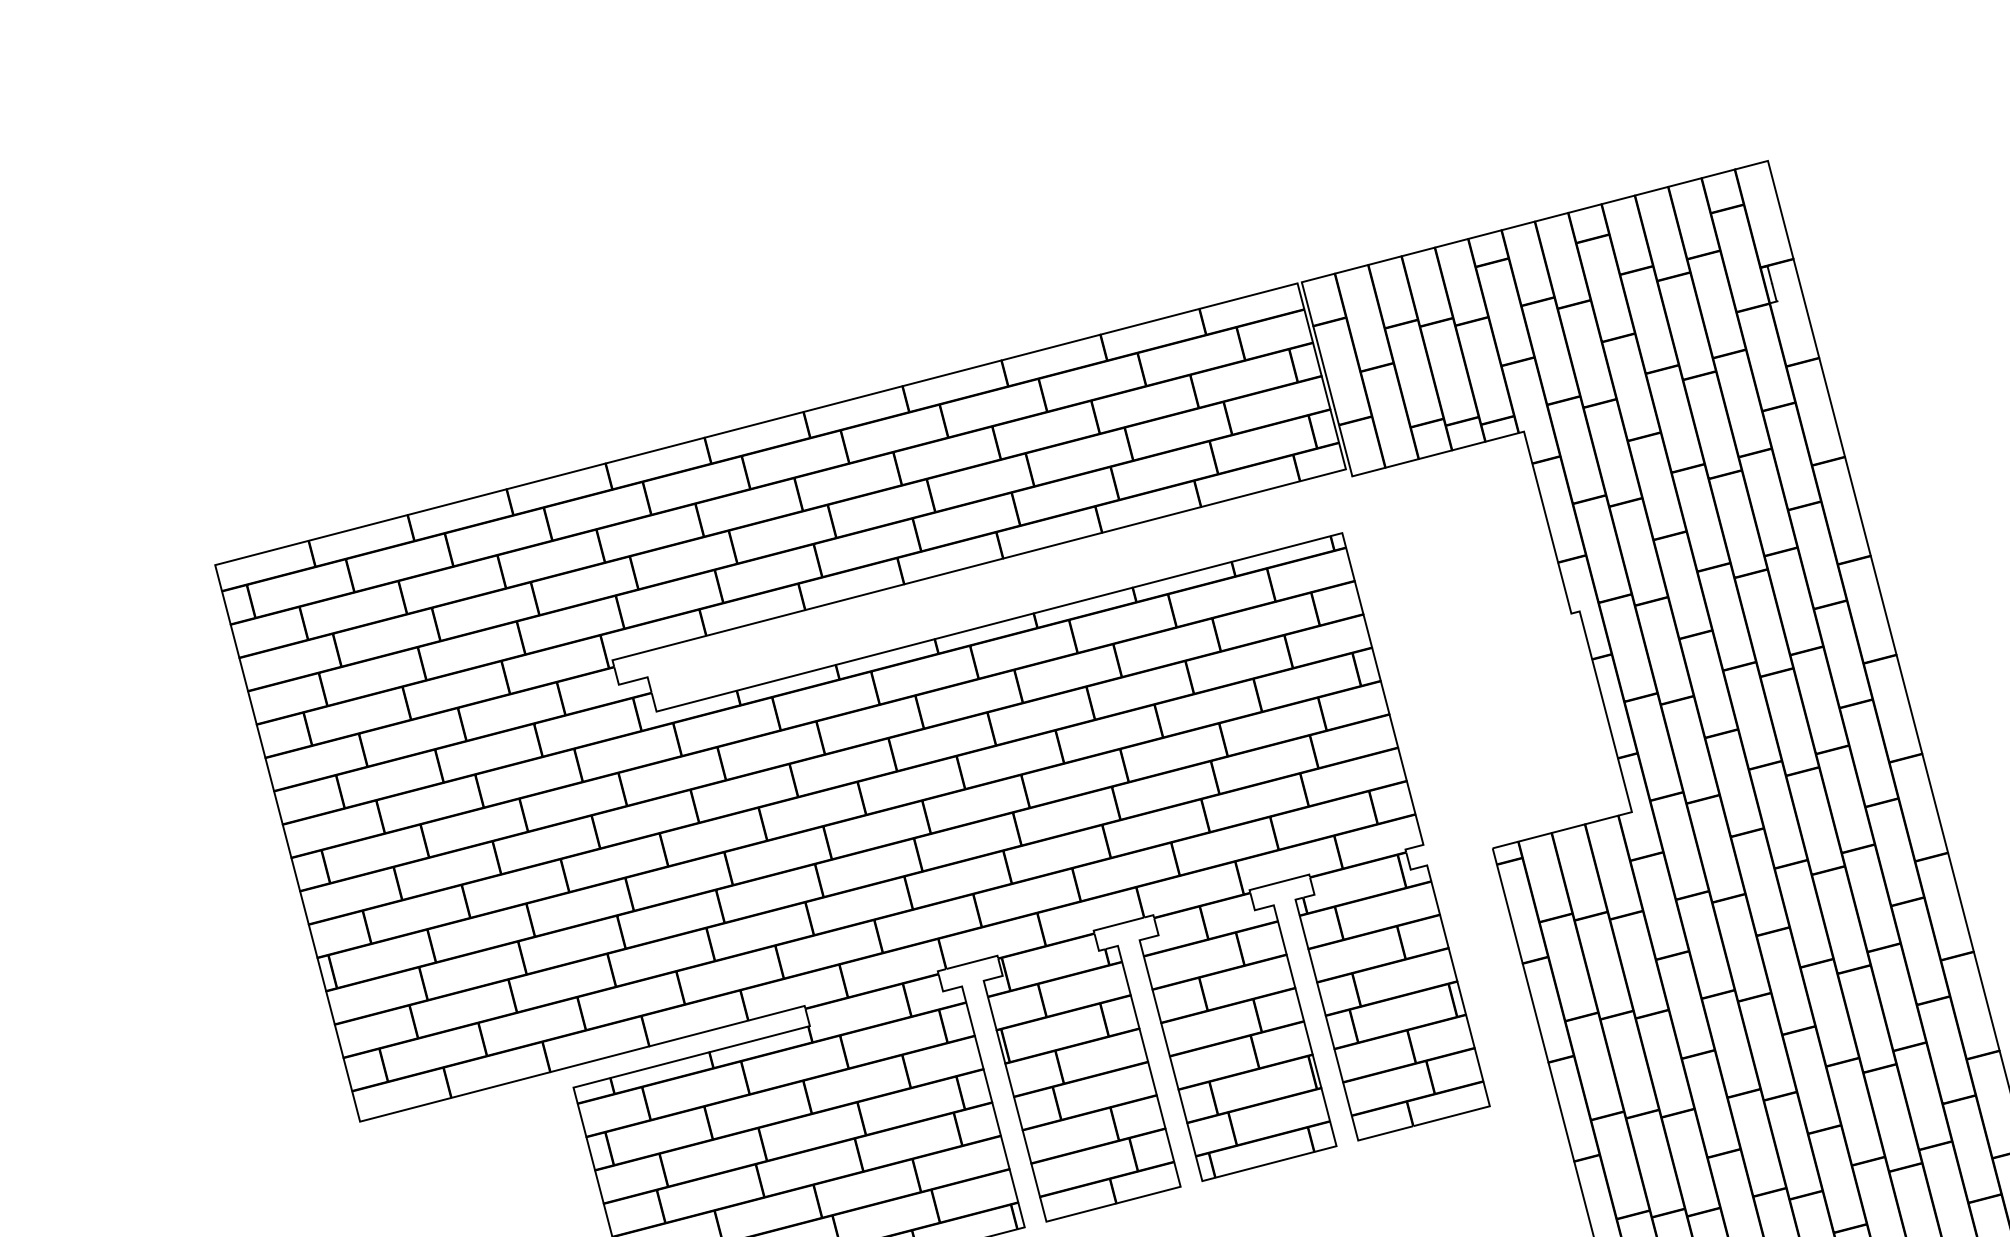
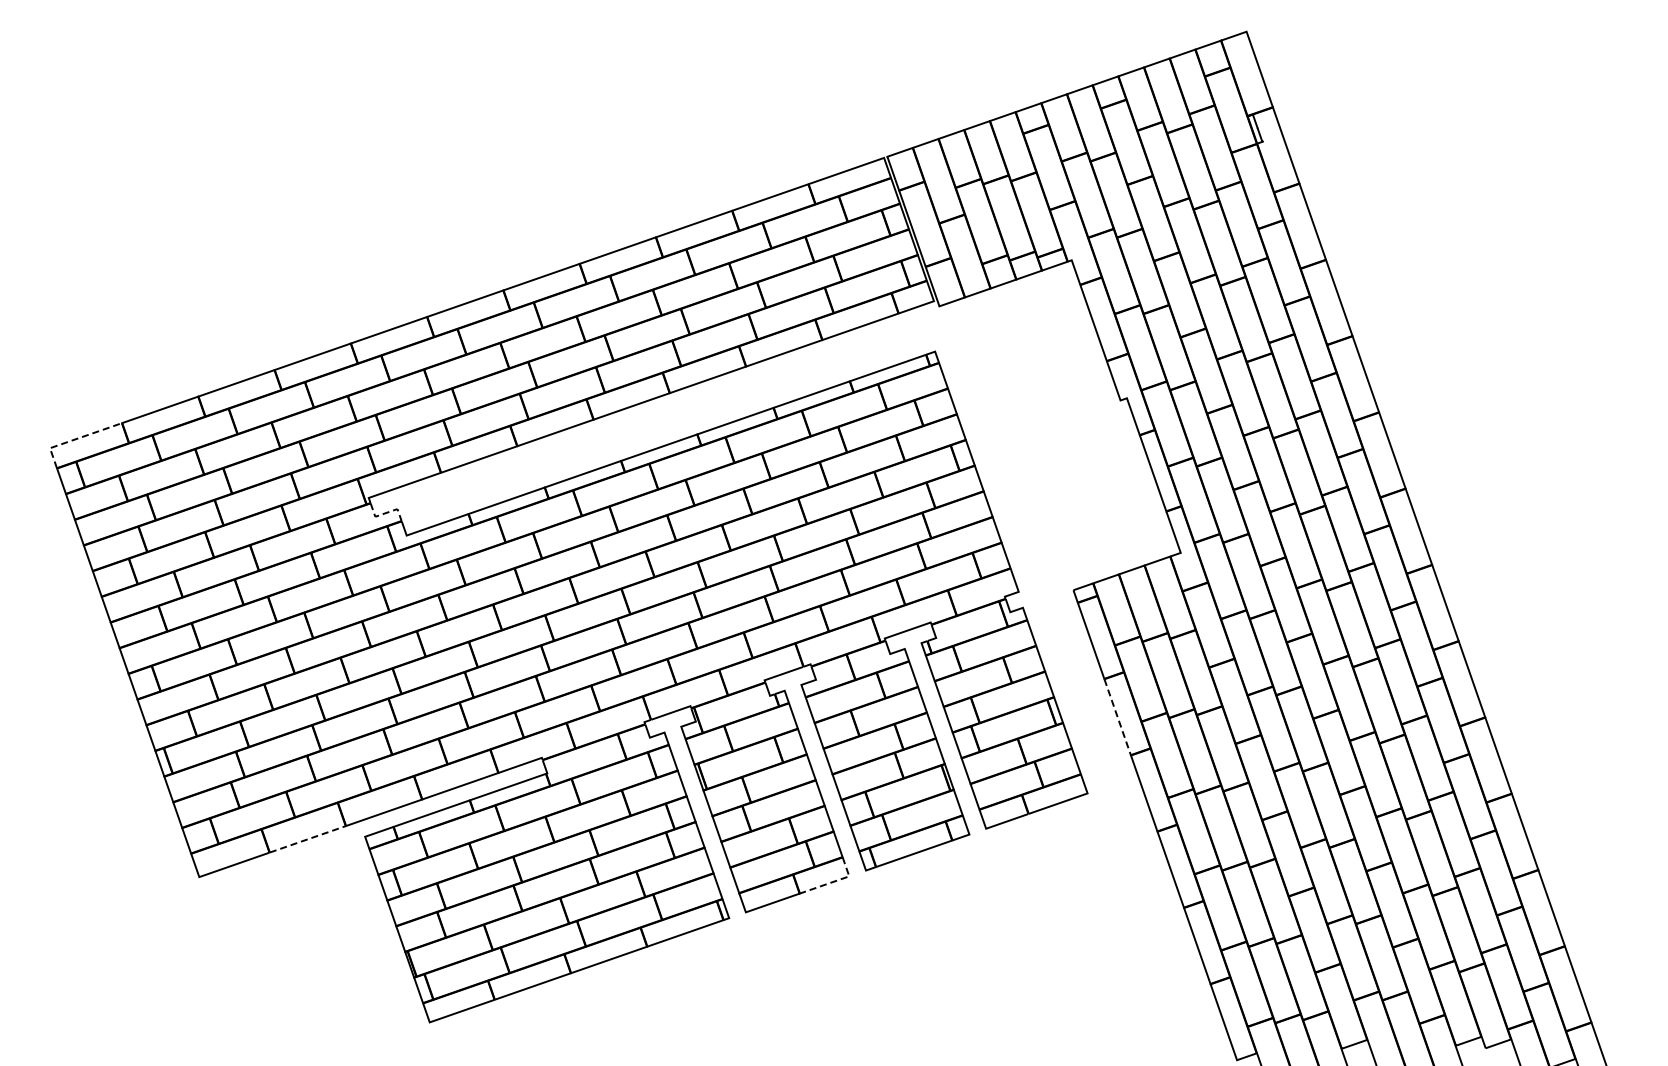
line: (248, 556) -> (75, 439), solid -> dashed
line: (632, 681) -> (385, 513), solid -> dashed
line: (1535, 1013) -> (1117, 717), solid -> dashed
line: (501, 1085) -> (308, 839), solid -> dashed
line: (1161, 1191) -> (834, 881), solid -> dashed

